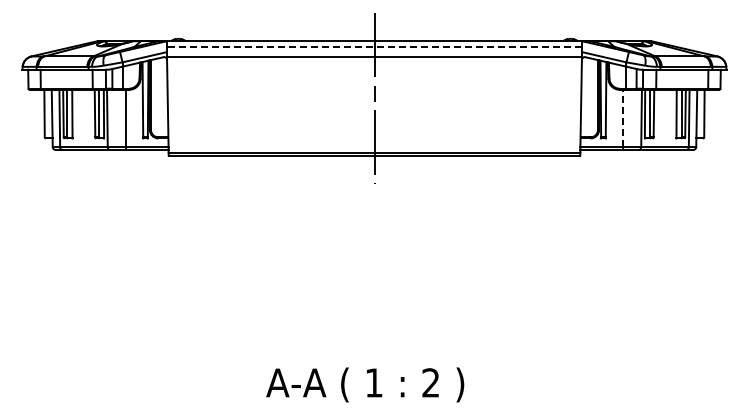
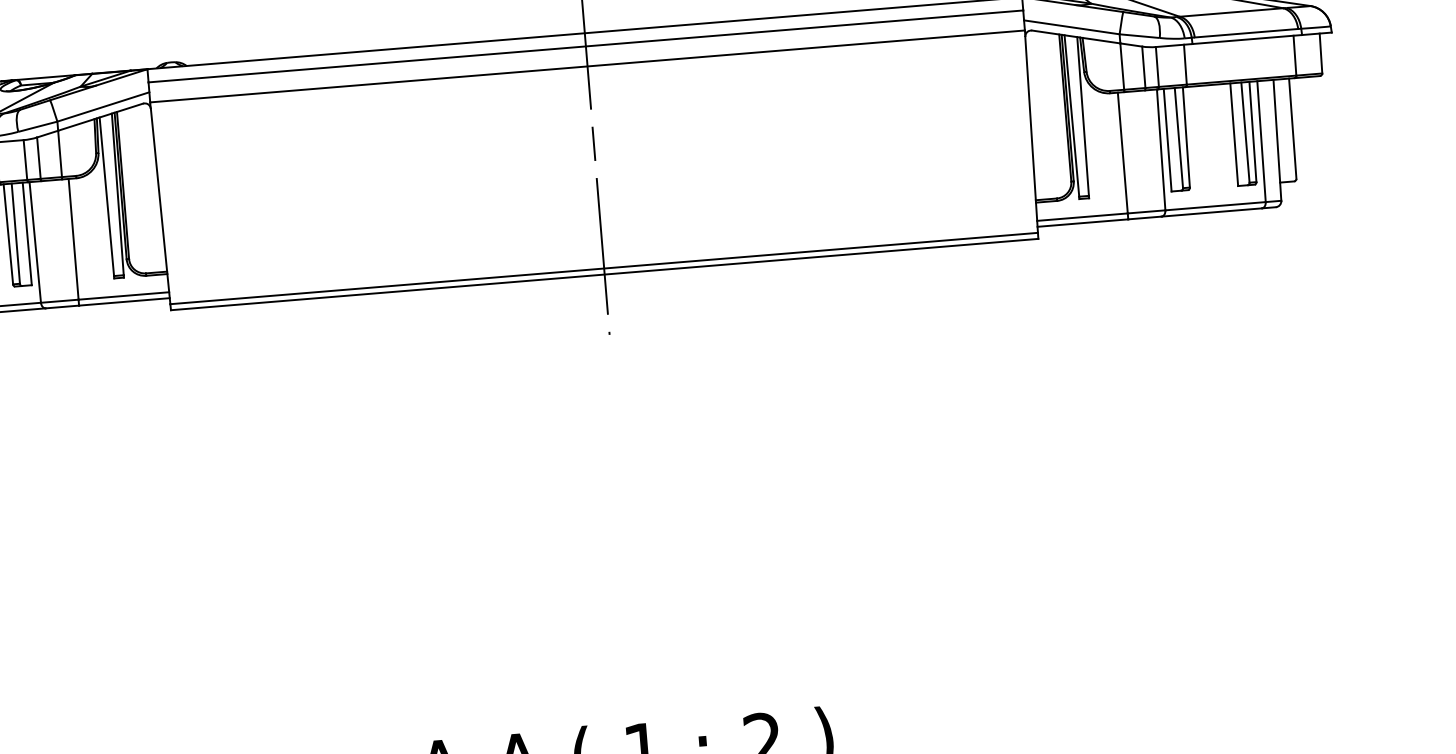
line: (373, 47) -> (583, 46), dashed -> solid
line: (623, 118) -> (1123, 153), dashed -> solid

